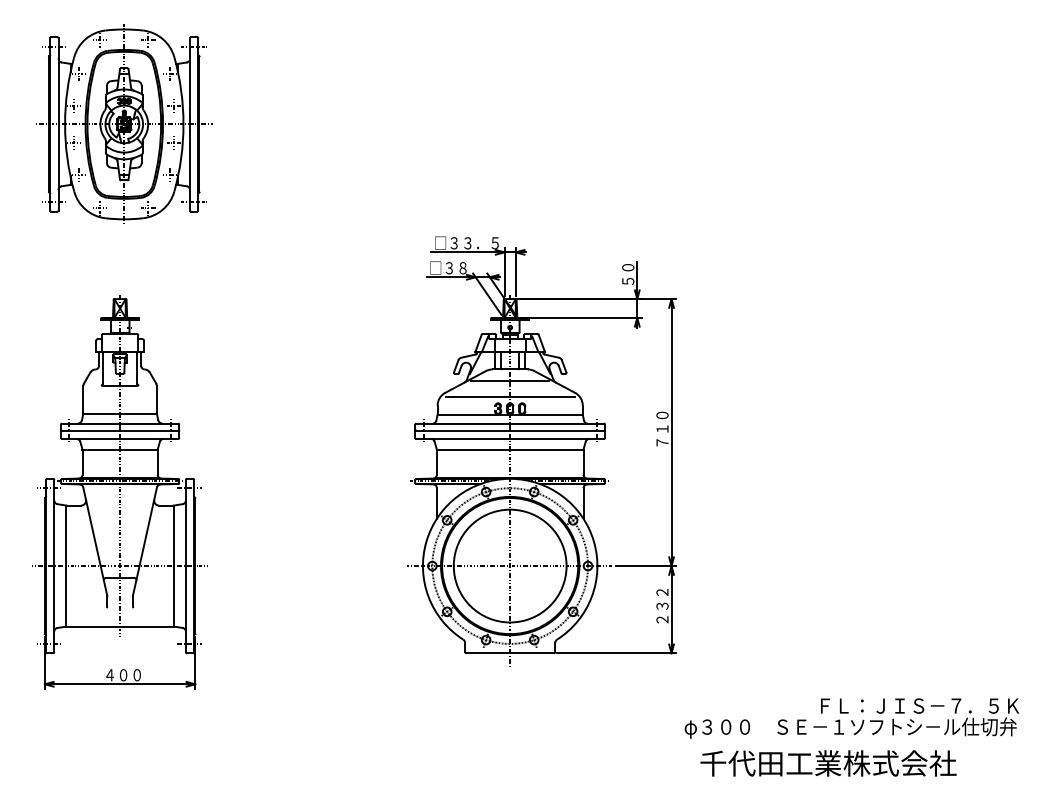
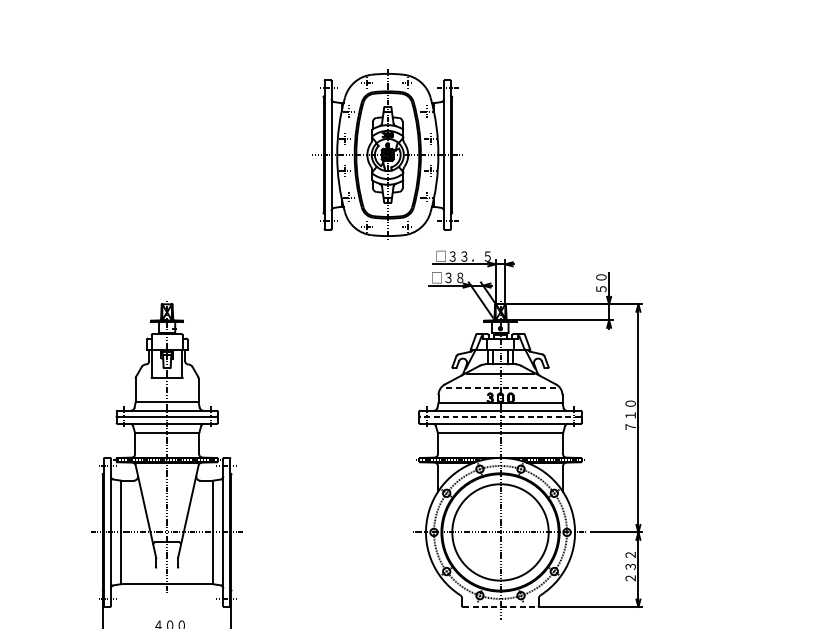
part: (124, 123) -> (387, 154), moved
line: (510, 396) -> (500, 387), solid -> dashed
line: (510, 430) -> (500, 416), solid -> dashed
line: (510, 653) -> (500, 607), solid -> dashed

